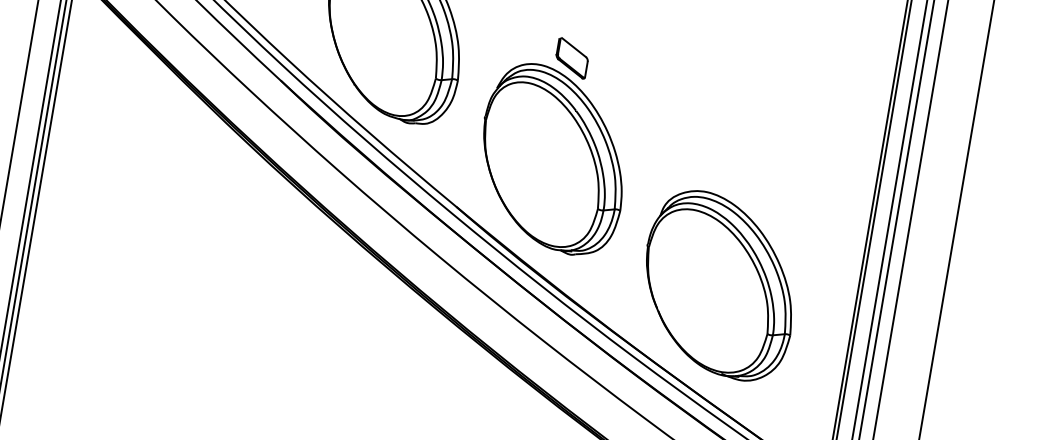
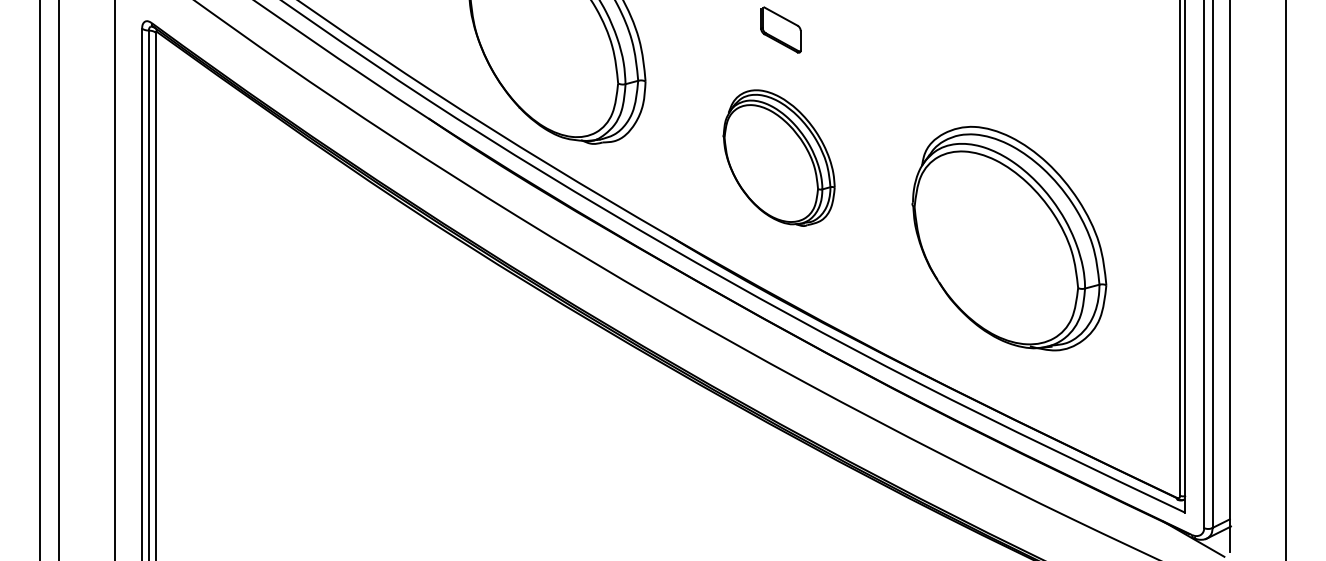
part: (552, 159) -> (778, 158), size x0.6
part: (719, 285) -> (1009, 238), moved

